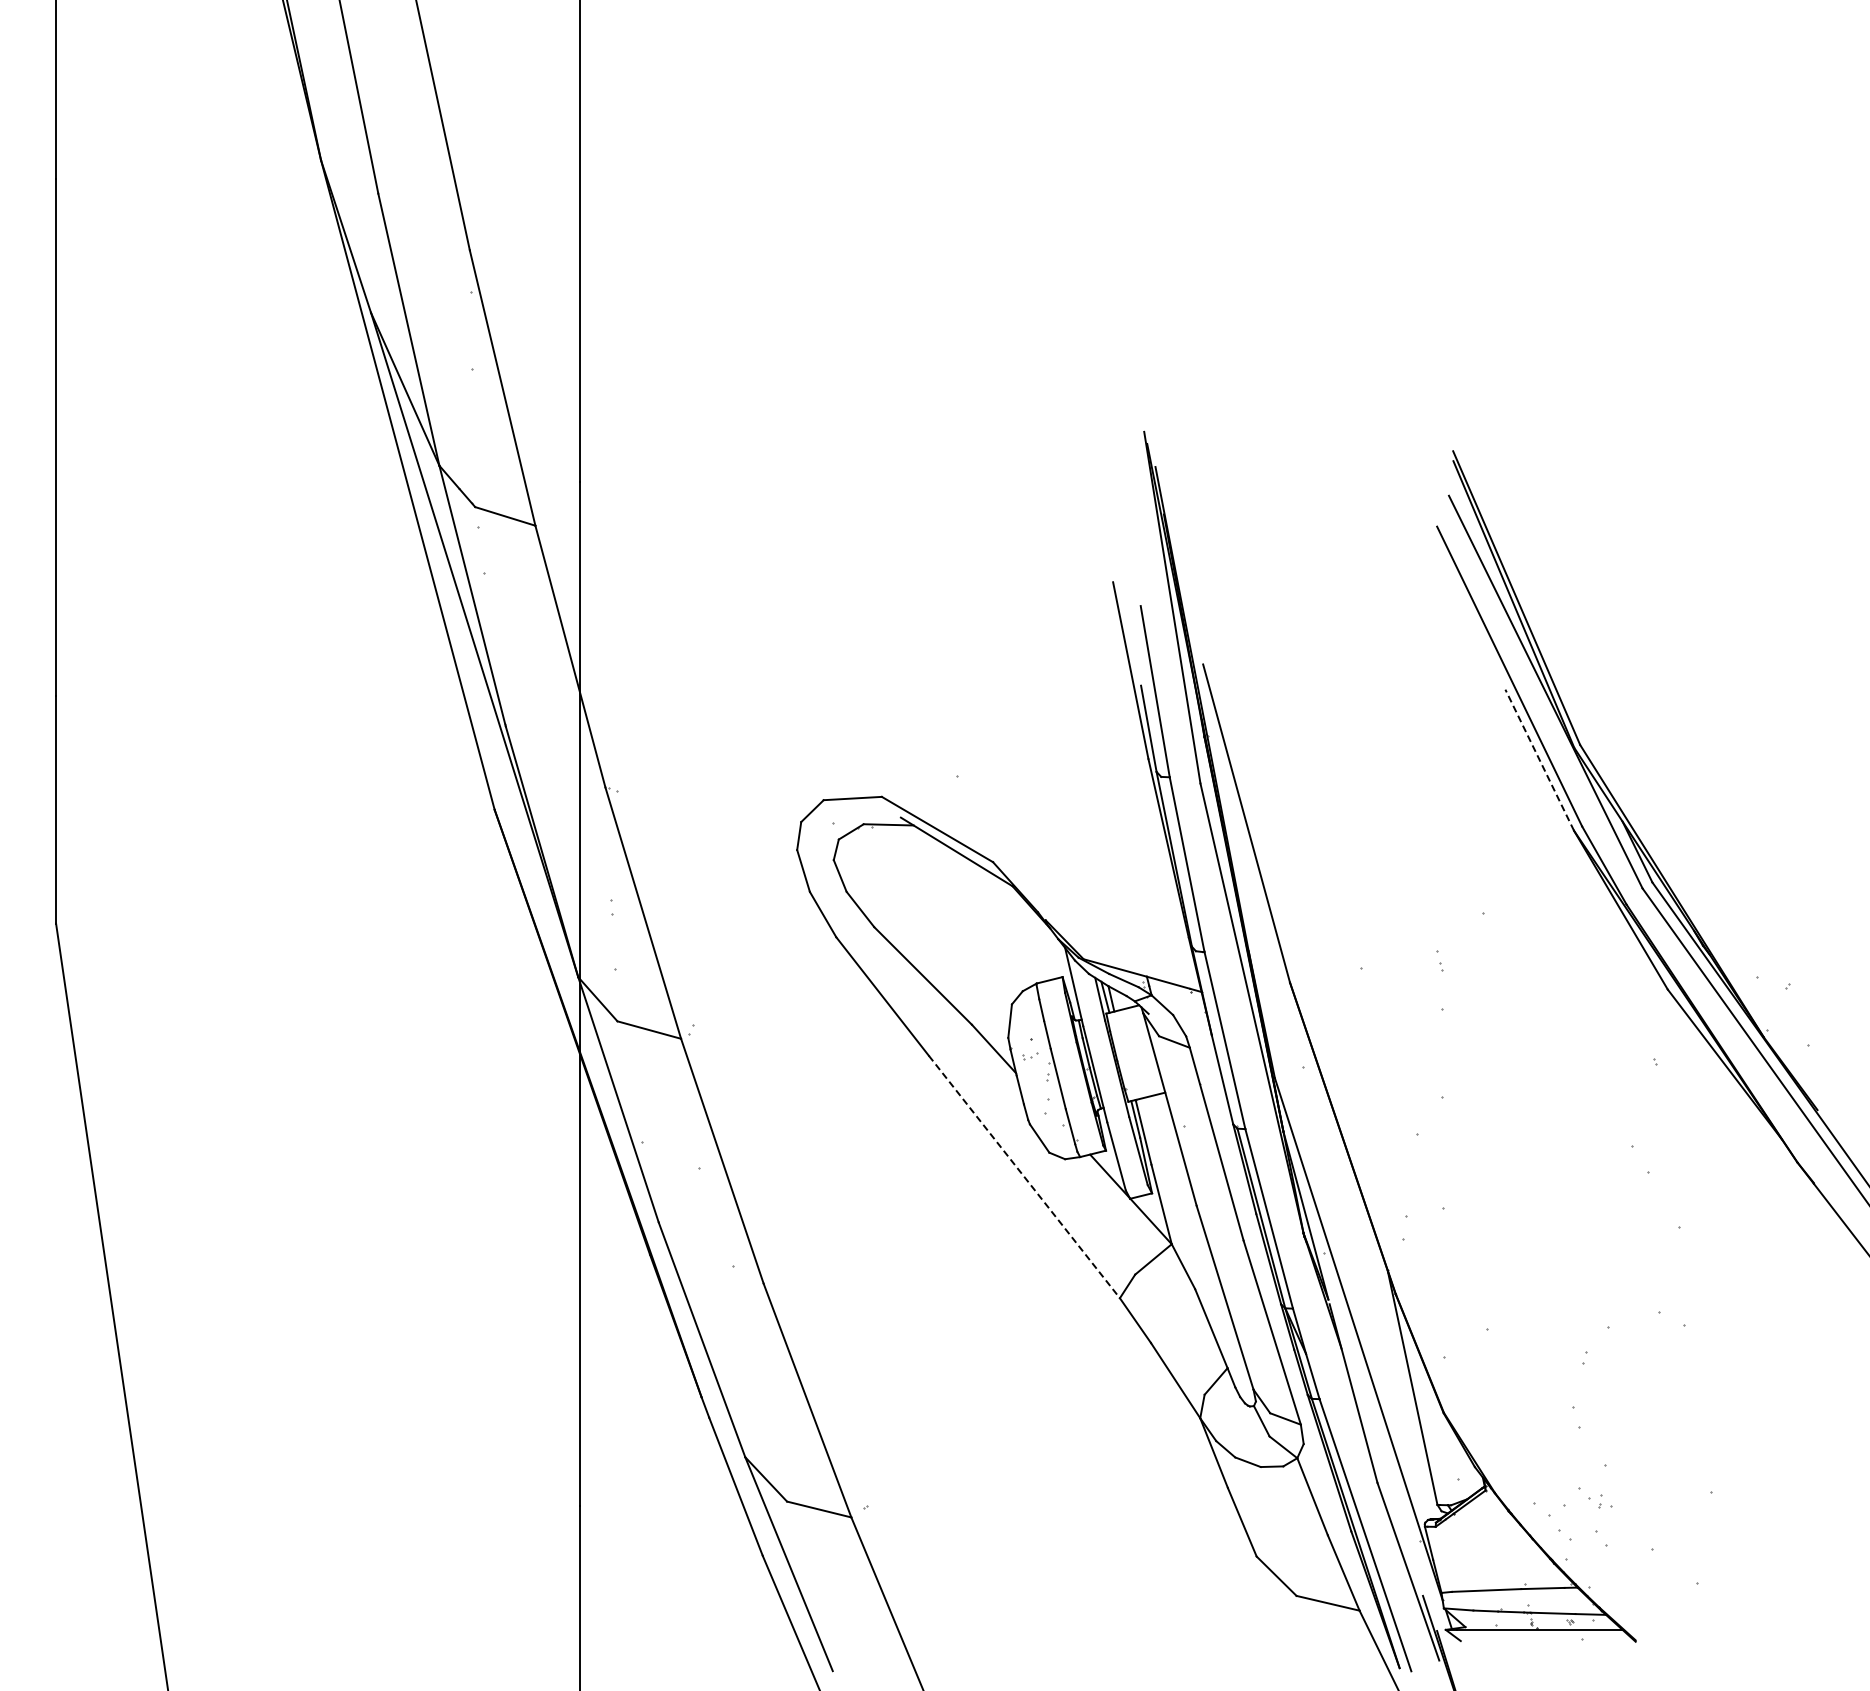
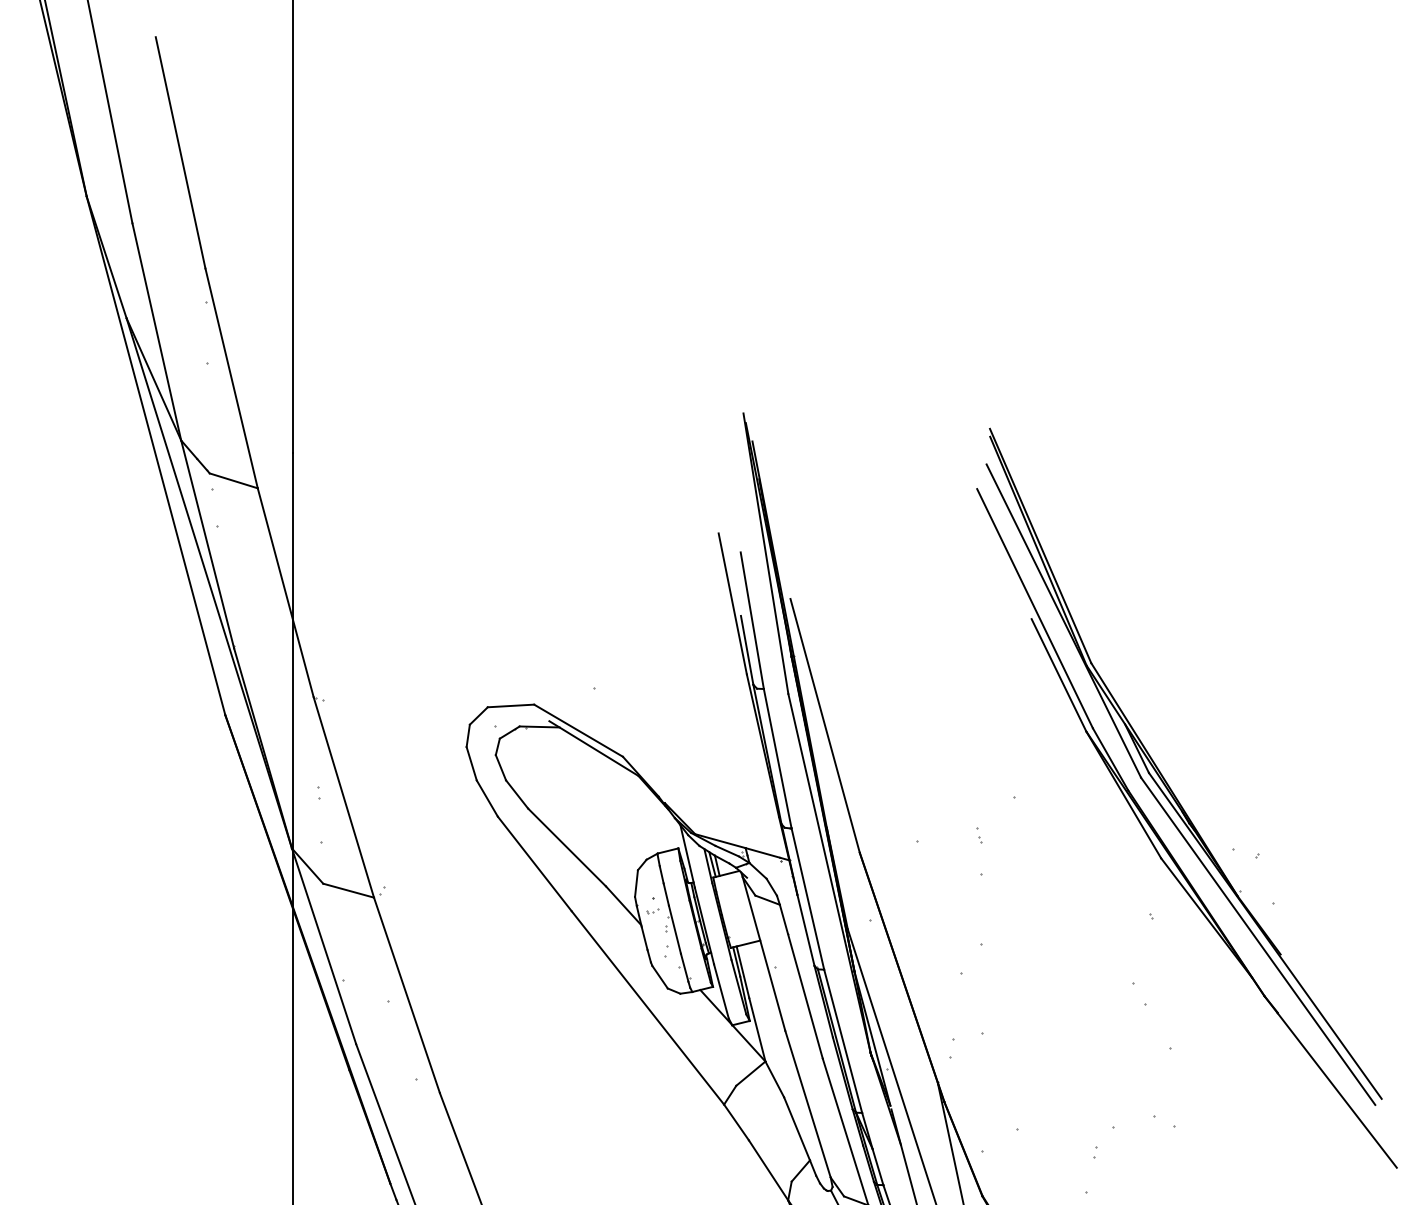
line: (1539, 760) -> (1058, 675), dashed -> solid
line: (1024, 1177) -> (647, 1008), dashed -> solid

